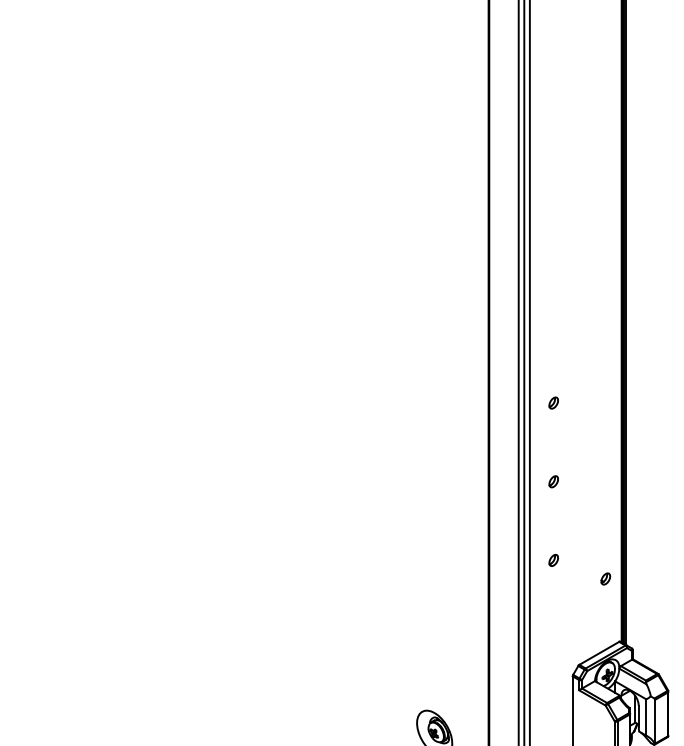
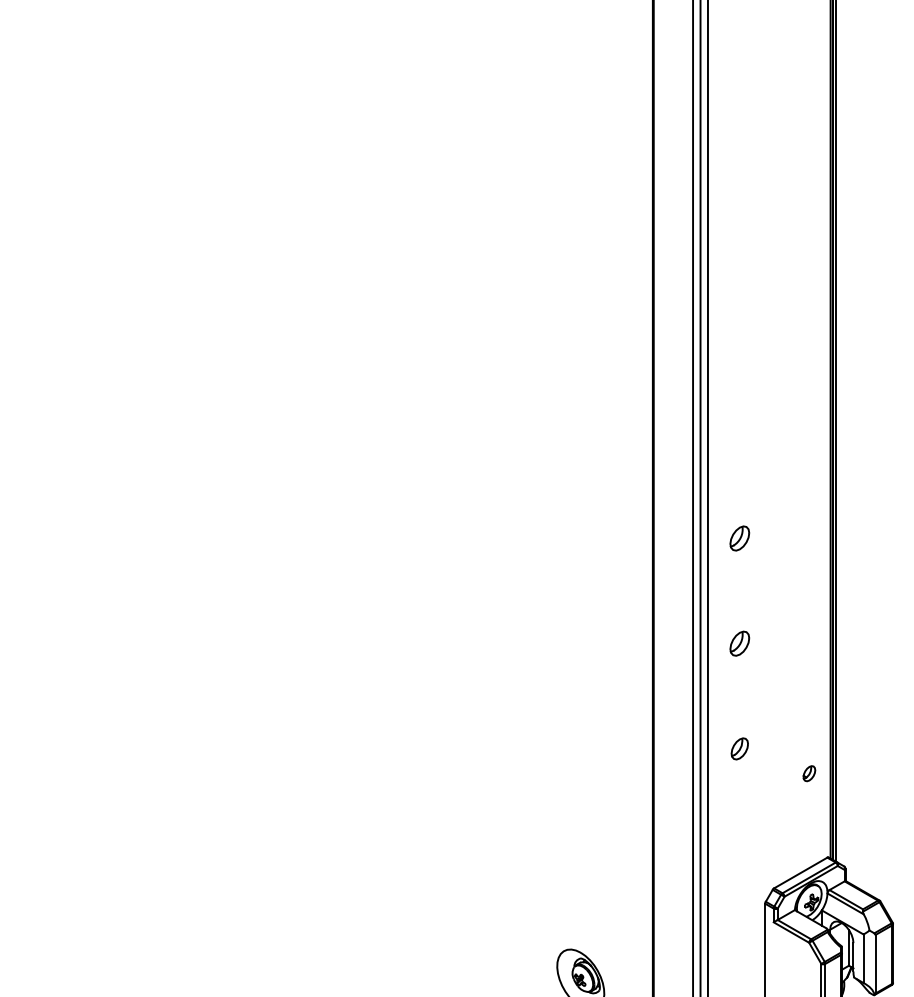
part: (553, 402) -> (739, 538), size x1.6
part: (553, 481) -> (739, 643), size x1.6
part: (553, 560) -> (739, 748), size x1.4

